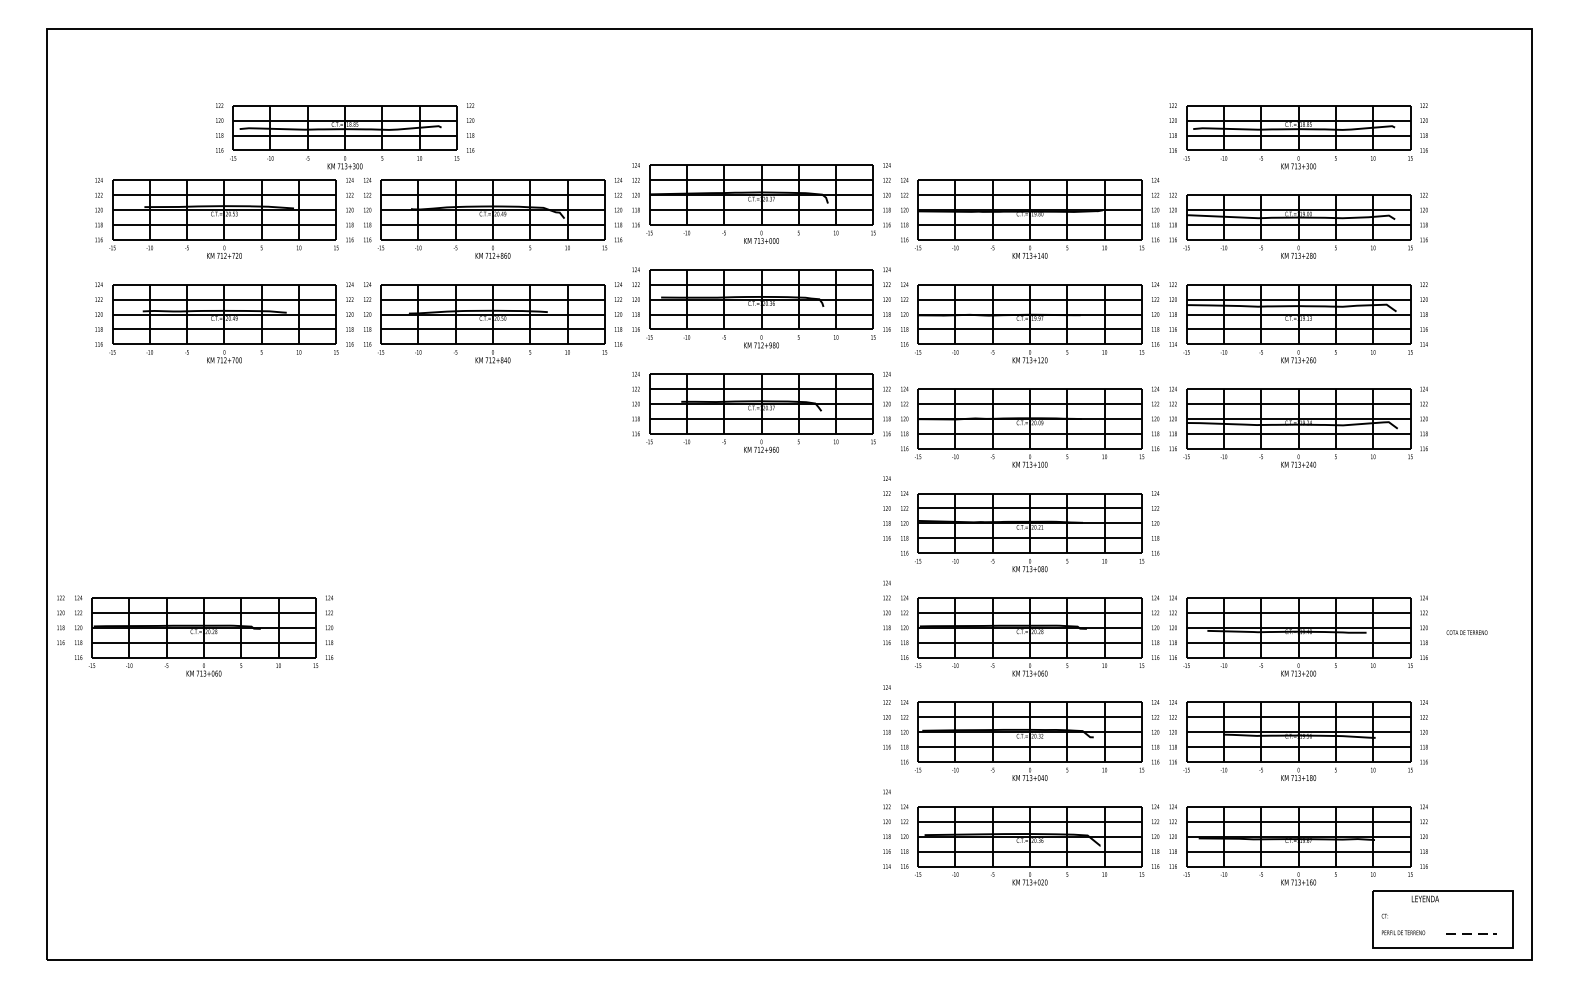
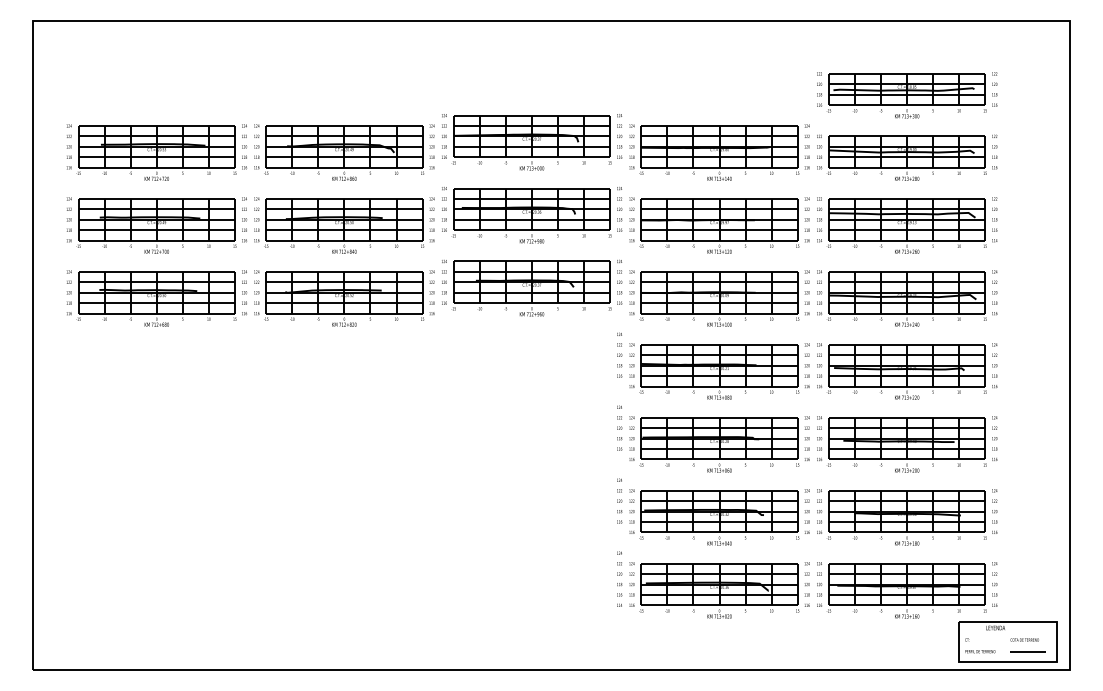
part: (345, 136) -> (241, 95), removed
part: (358, 427) -> (250, 298), added
part: (1299, 531) -> (907, 371), added
text: (1466, 631) -> (1024, 639), moved
part: (195, 636) -> (136, 444), removed
line: (1470, 934) -> (1027, 652), dashed -> solid

